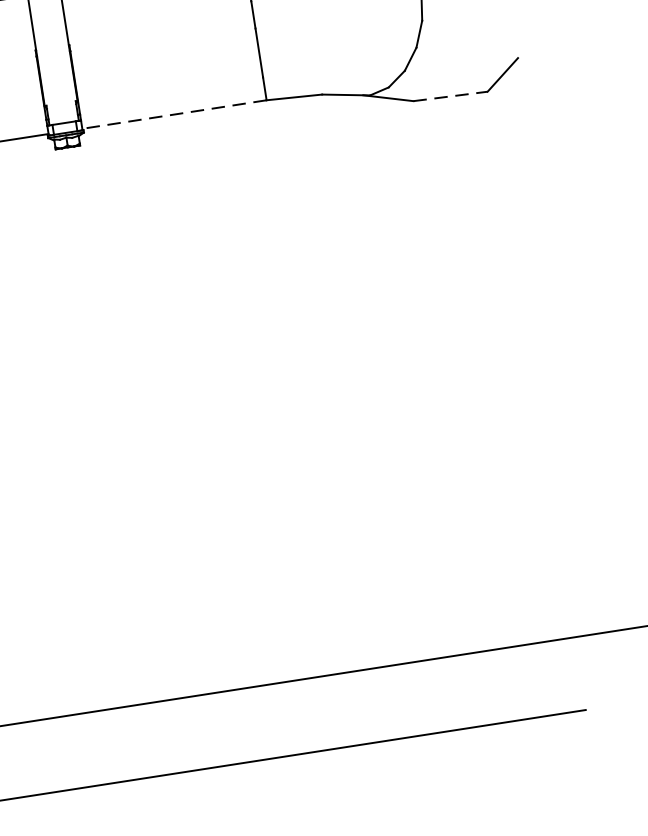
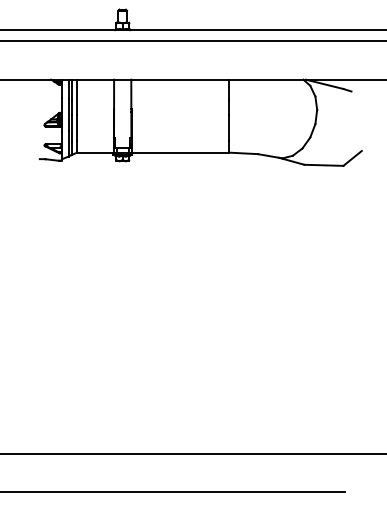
line: (451, 96) -> (324, 165), dashed -> solid
line: (174, 114) -> (180, 152), dashed -> solid

